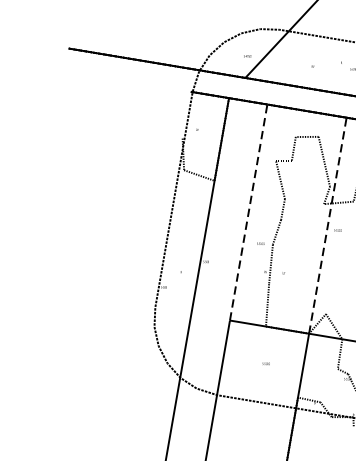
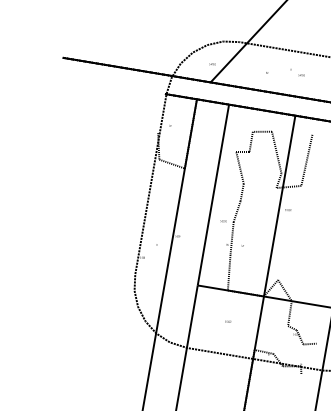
line: (248, 213) -> (213, 195), dashed -> solid
line: (327, 226) -> (279, 206), dashed -> solid

